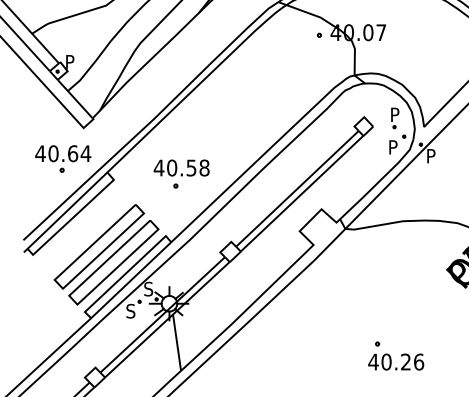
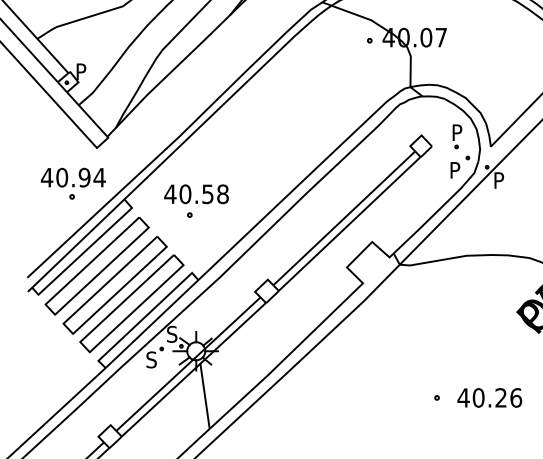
text: (72, 153) -> (84, 177), 40.64 -> 40.94
part: (181, 173) -> (196, 200), moved
part: (83, 230) -> (96, 266), added
text: (396, 361) -> (490, 397), moved

